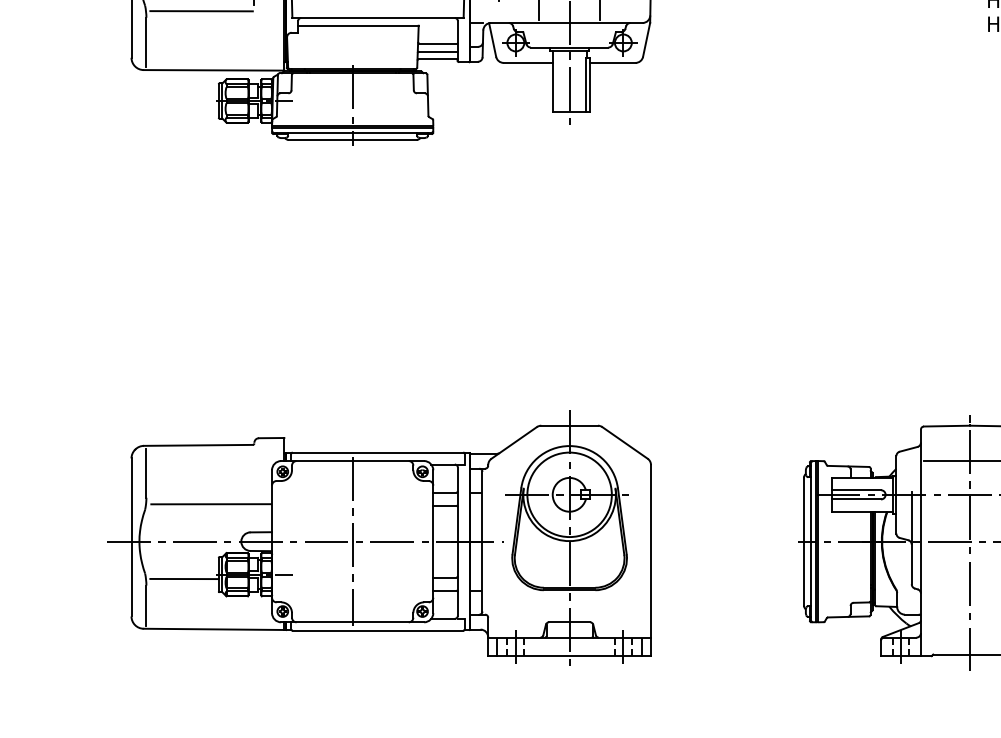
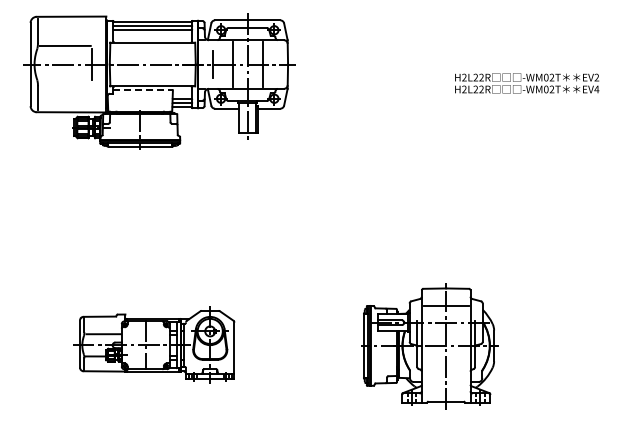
line: (199, 12) -> (64, 83), removed
line: (359, 26) -> (143, 90), solid -> dashed
part: (379, 538) -> (153, 344), size x0.6

